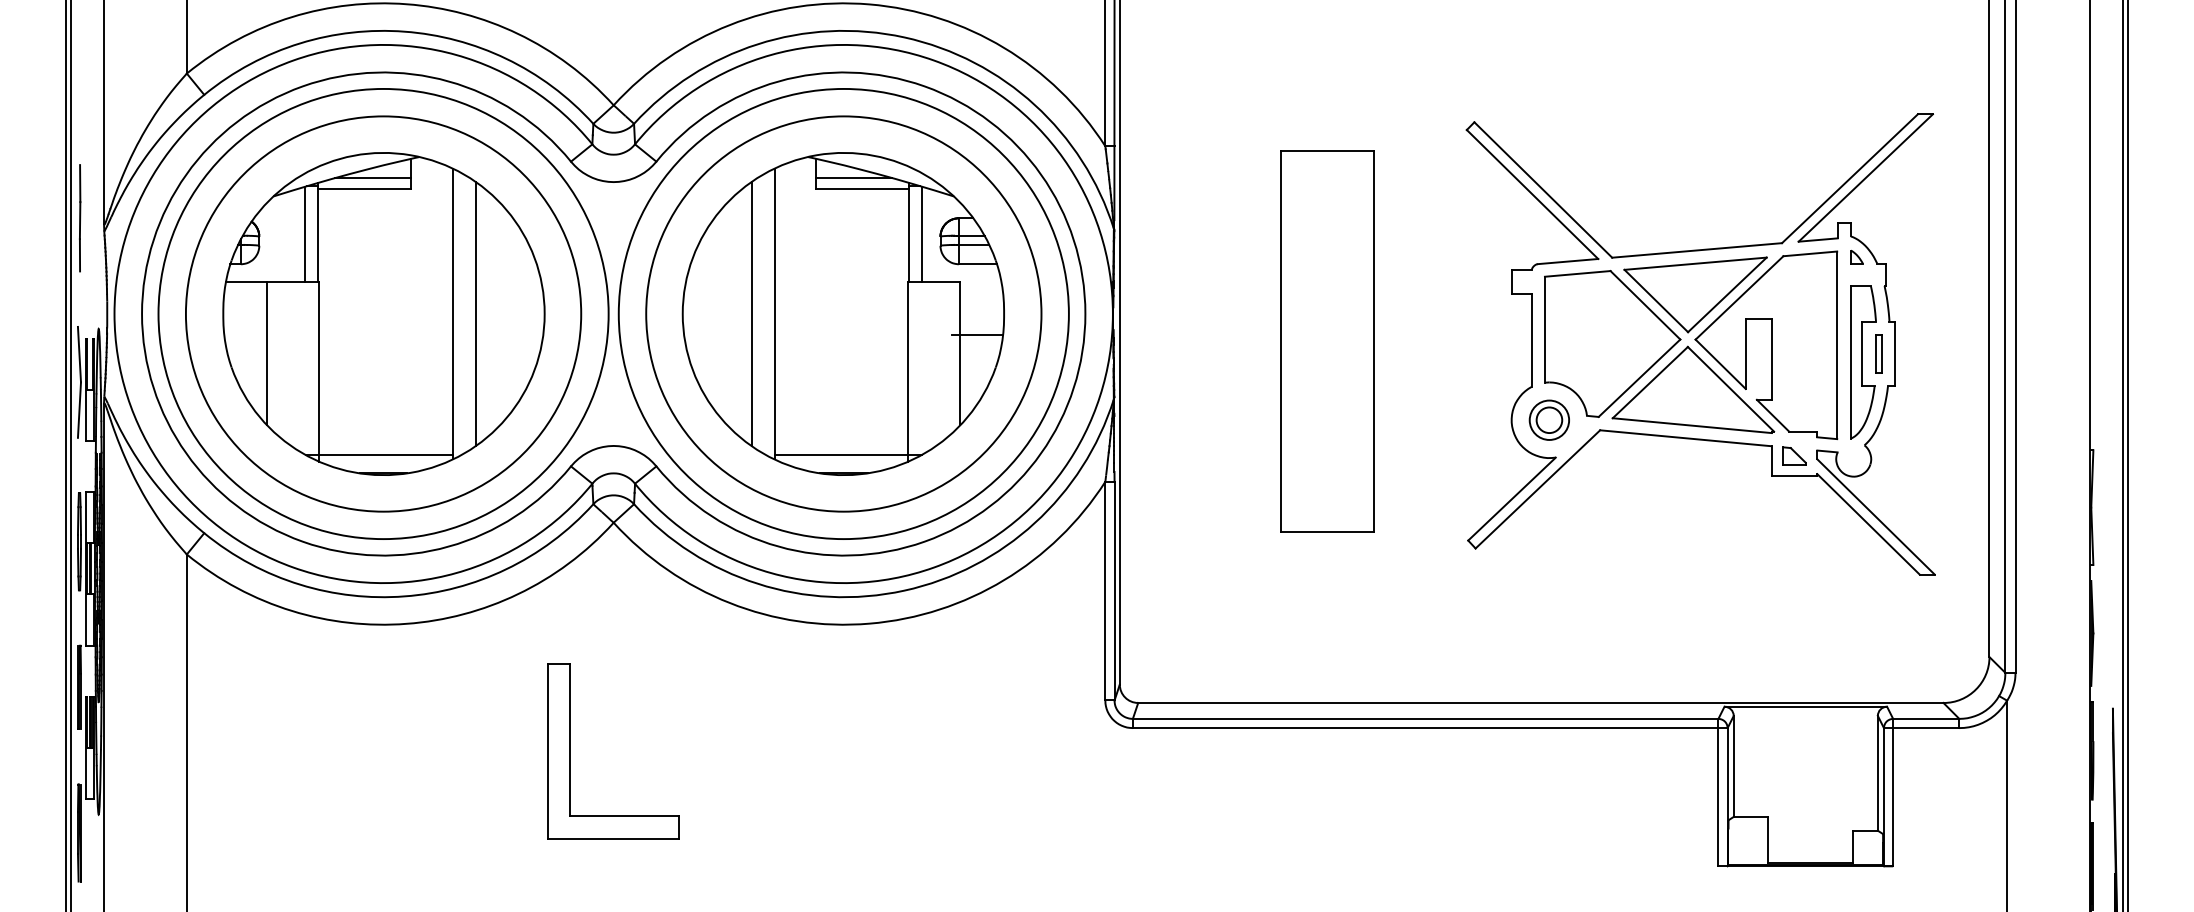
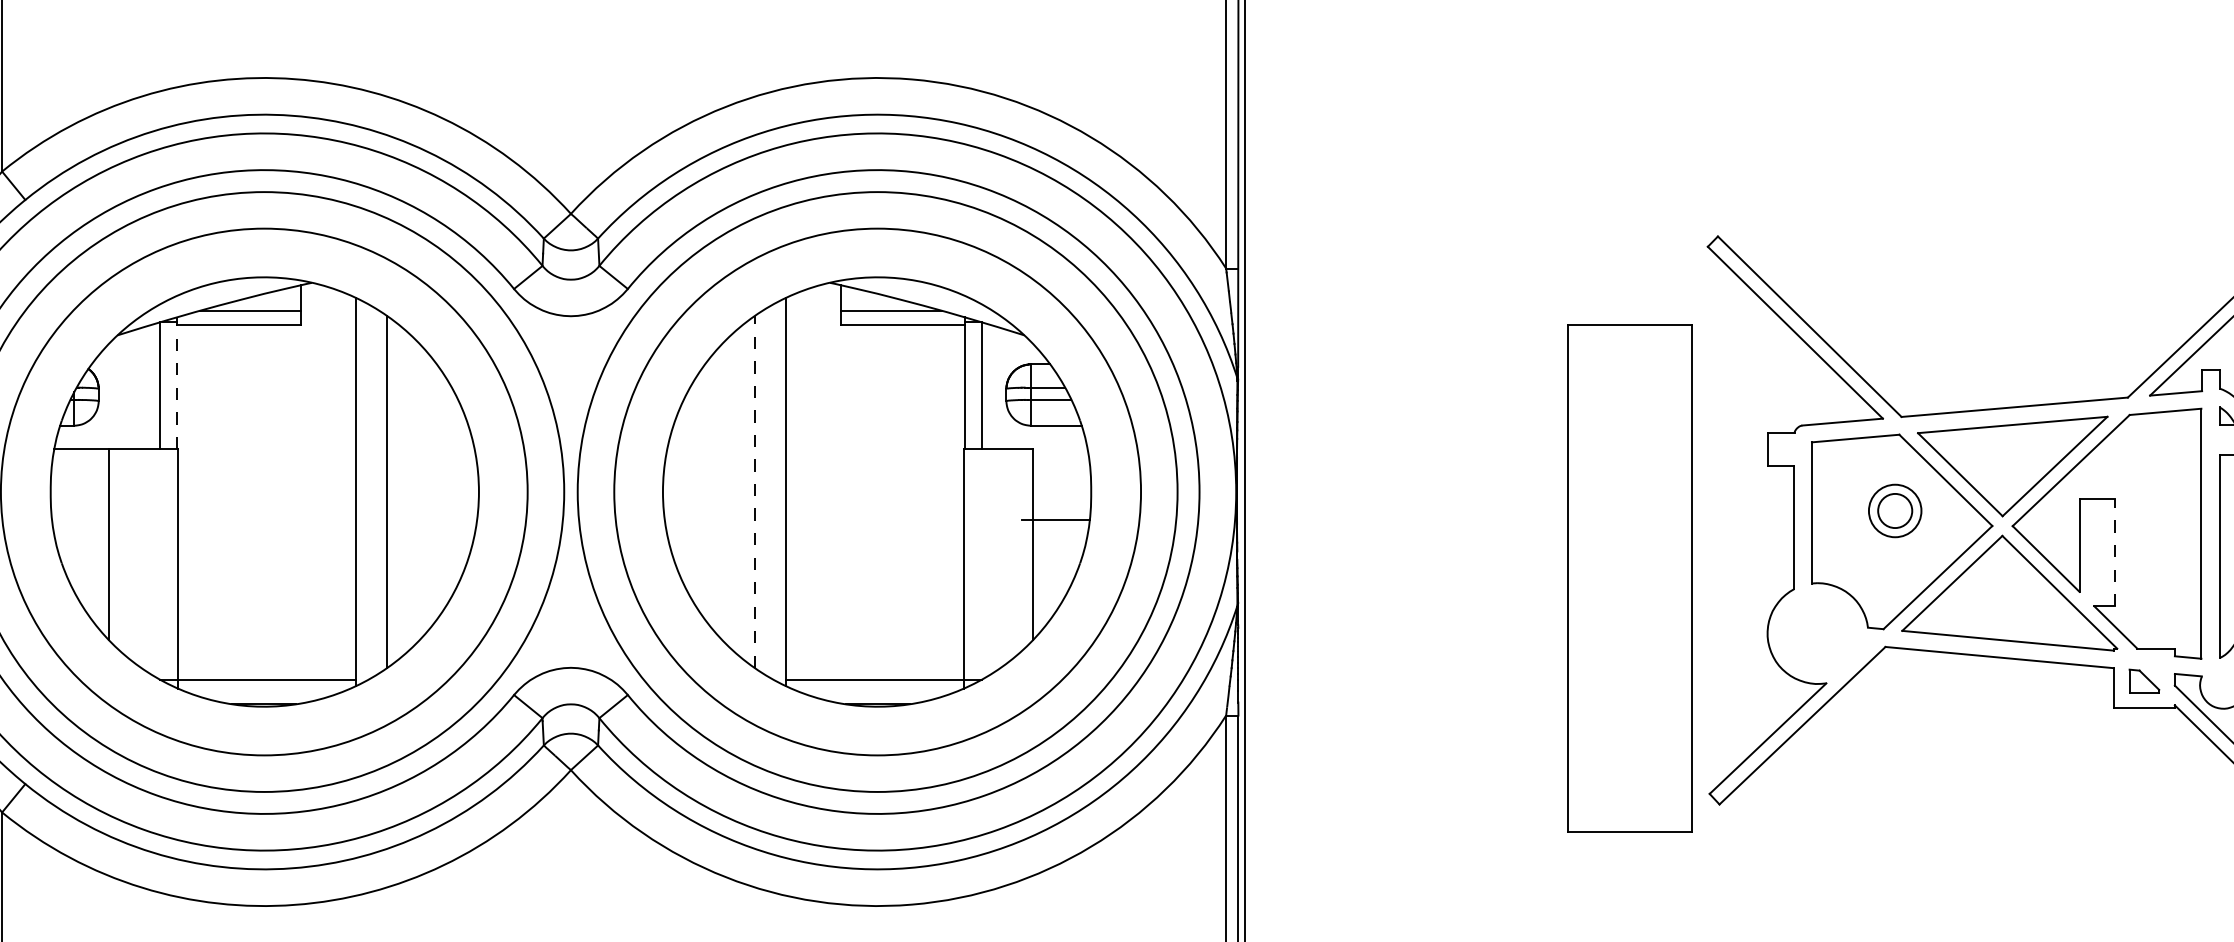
line: (318, 231) -> (177, 382), solid -> dashed
line: (751, 313) -> (754, 491), solid -> dashed
part: (1327, 341) -> (1630, 577), moved
line: (1772, 359) -> (2115, 552), solid -> dashed
part: (1548, 419) -> (1893, 509), moved

